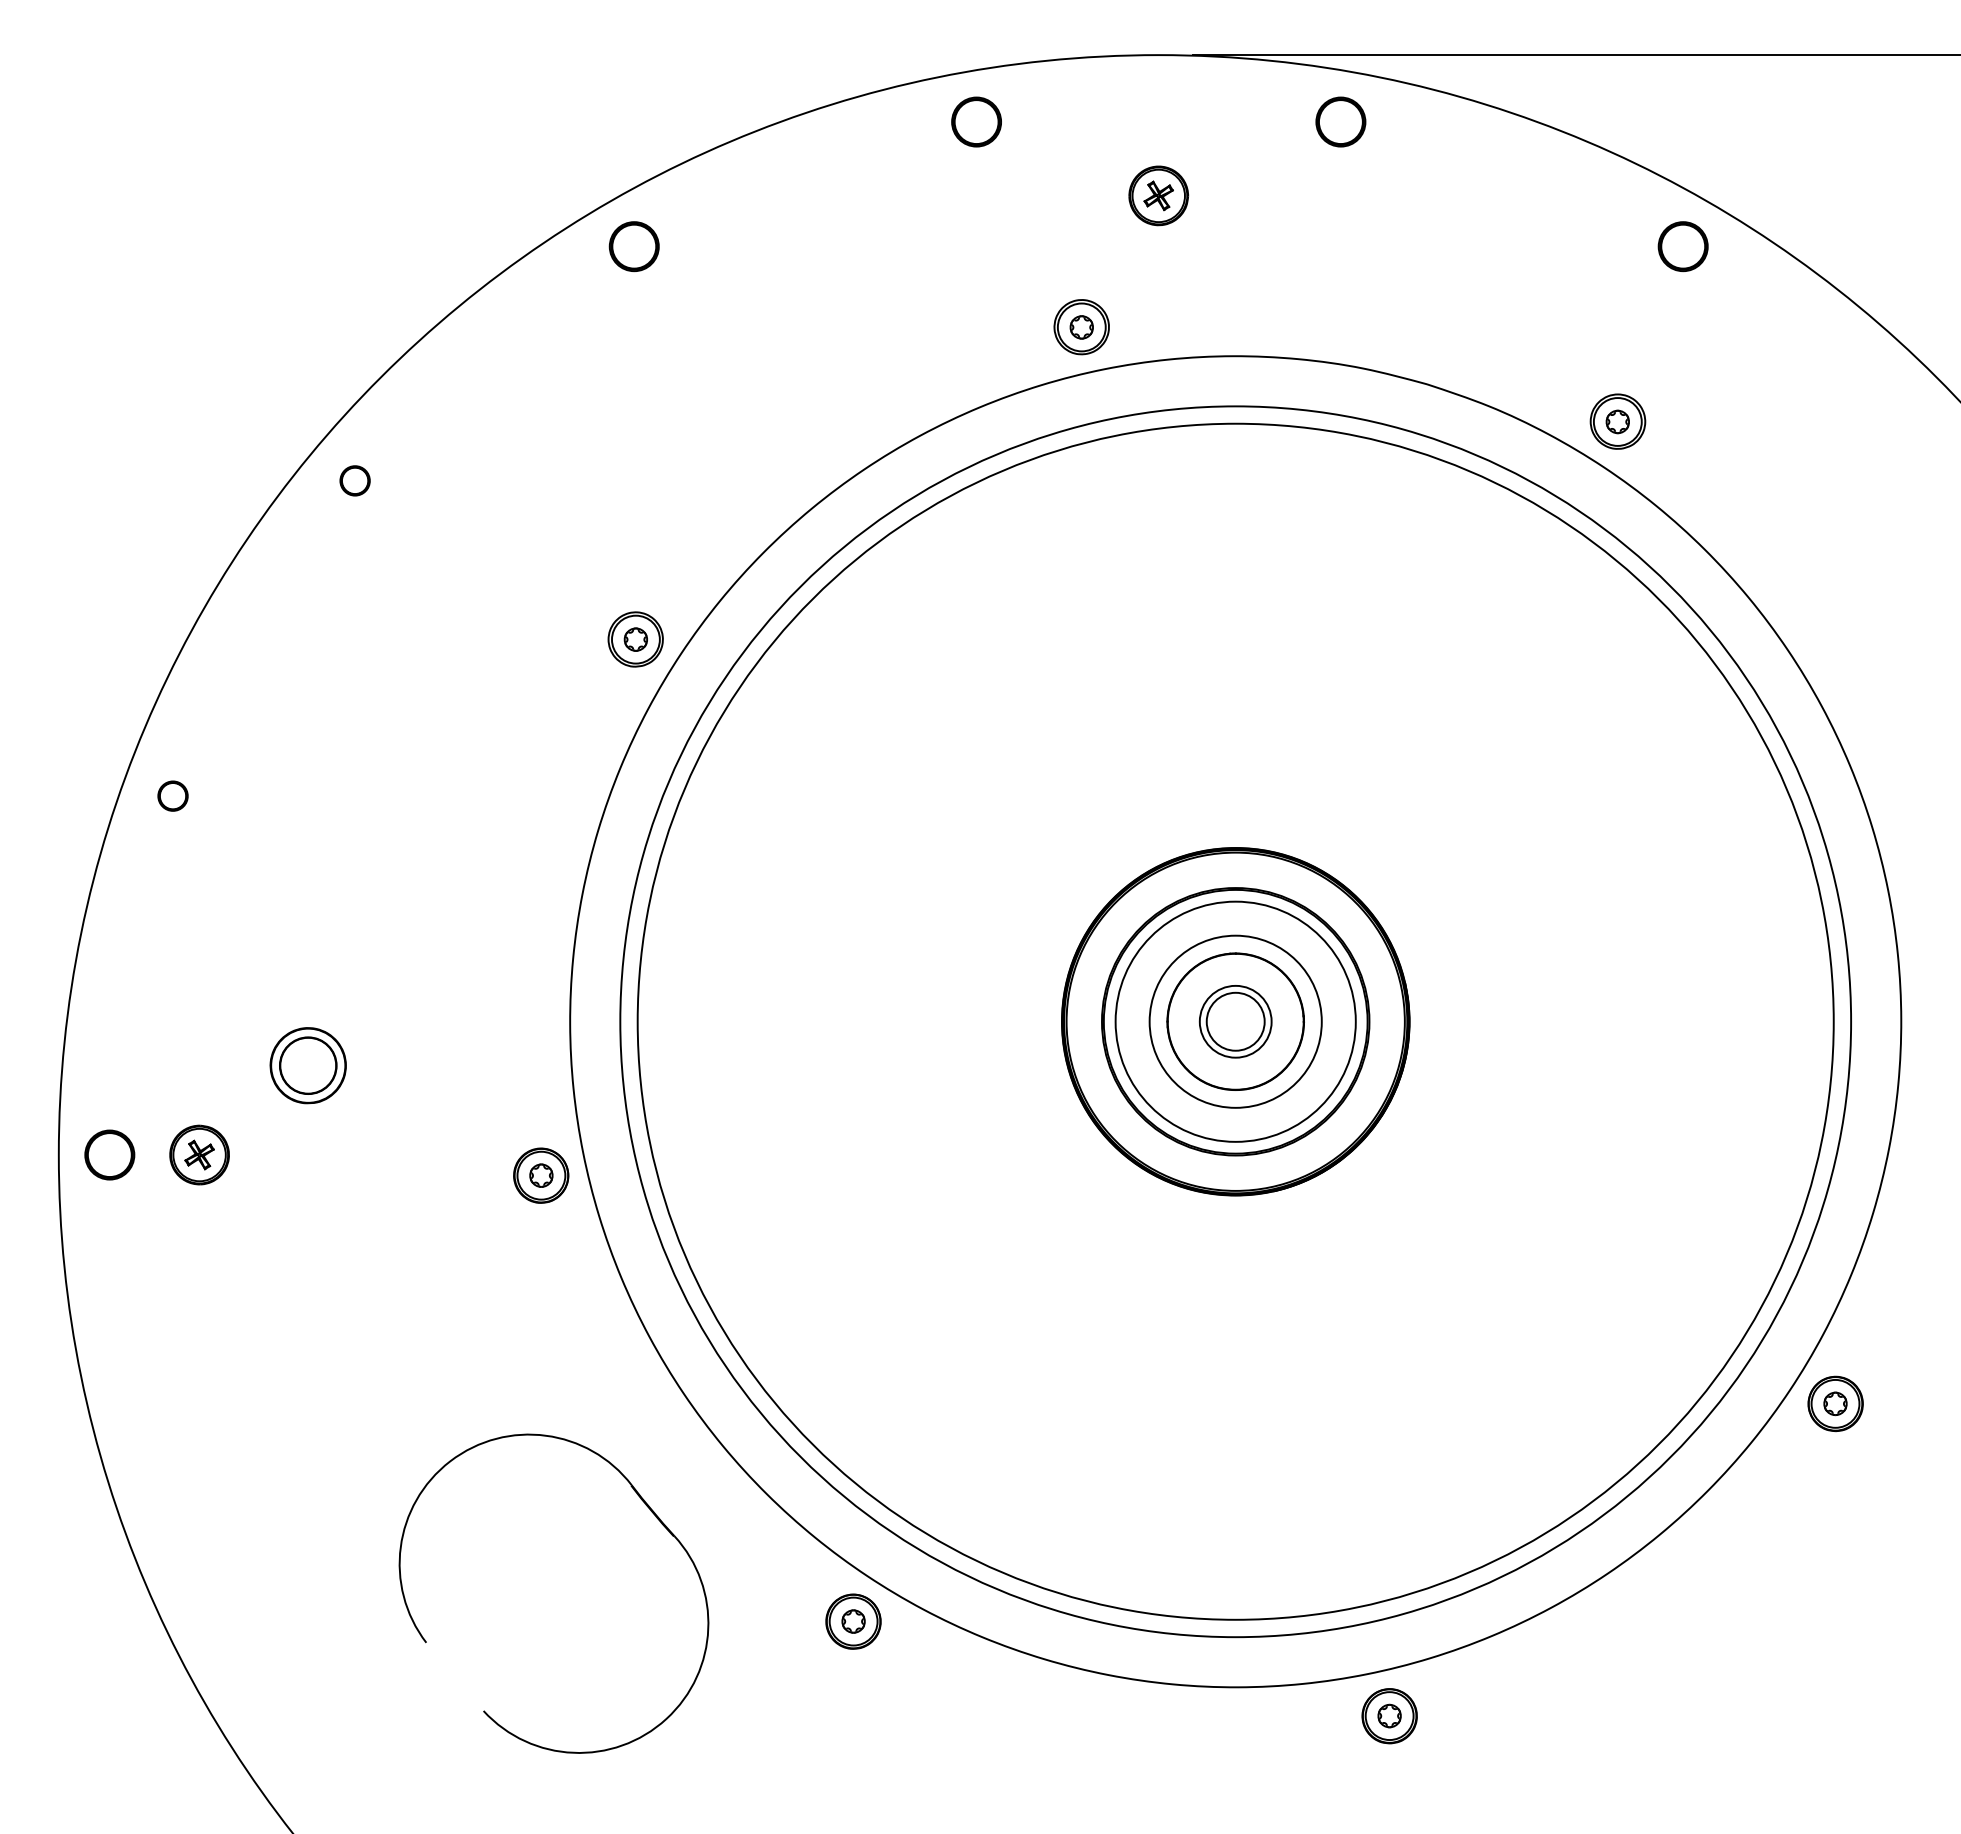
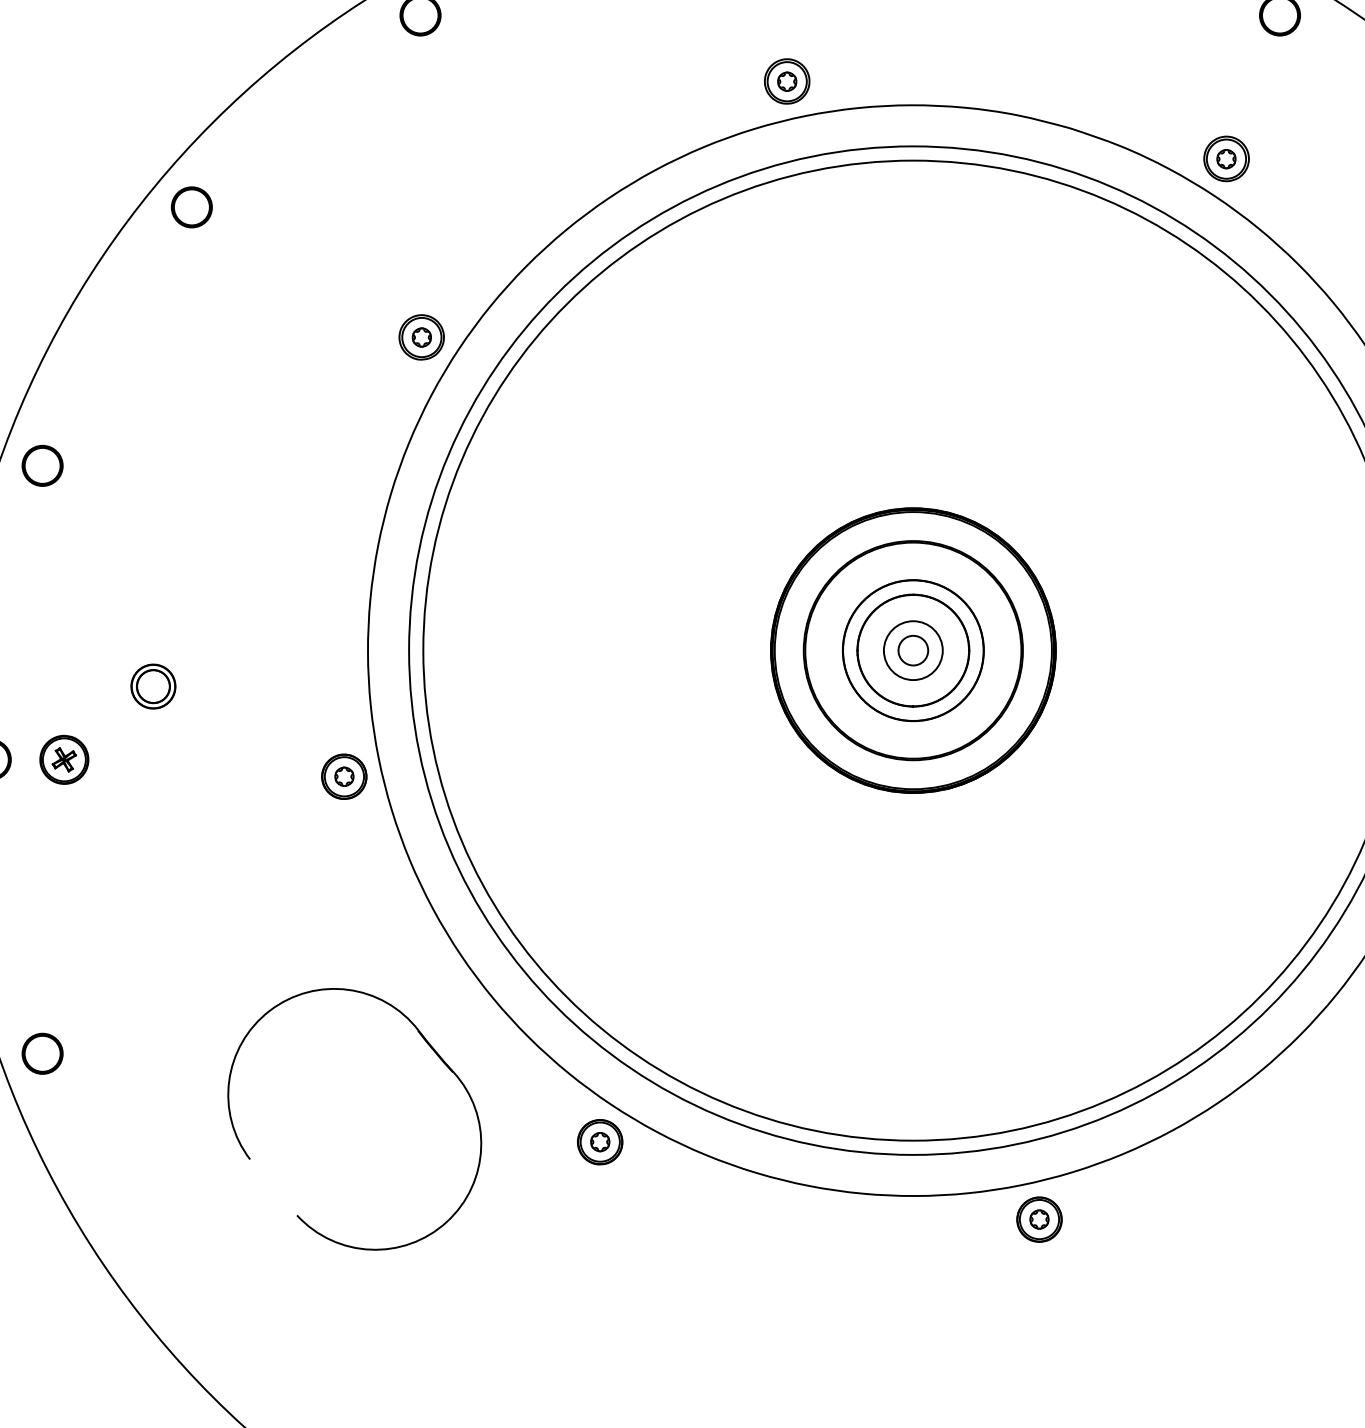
part: (354, 480) -> (191, 207), size x1.67
part: (172, 795) -> (42, 465), size x1.67
circle: (1235, 1021) -> (913, 650), size x0.62
circle: (1235, 1021) -> (913, 650), size x0.71
part: (308, 1065) -> (153, 686), size x0.71
part: (172, 1513) -> (42, 1053), added

